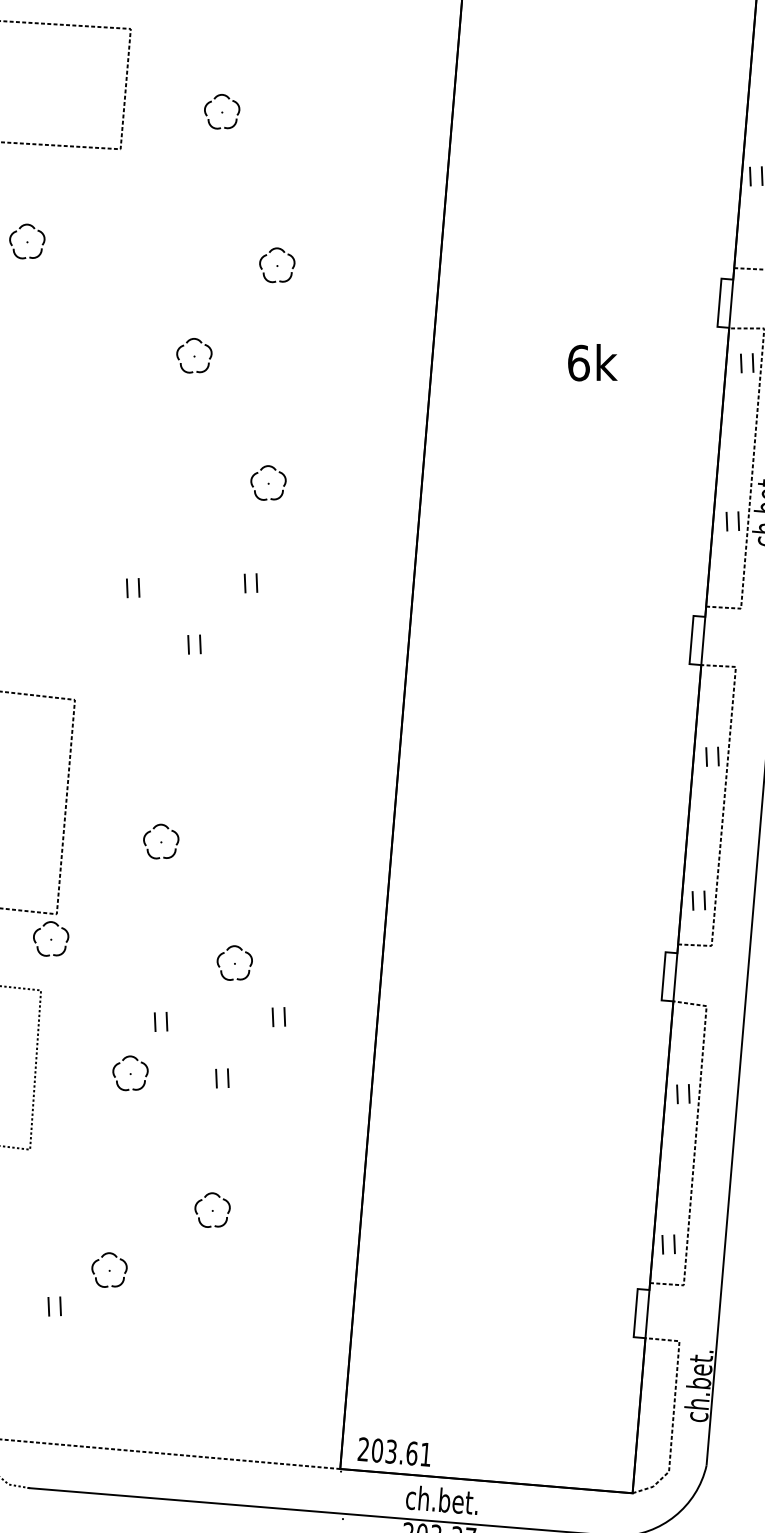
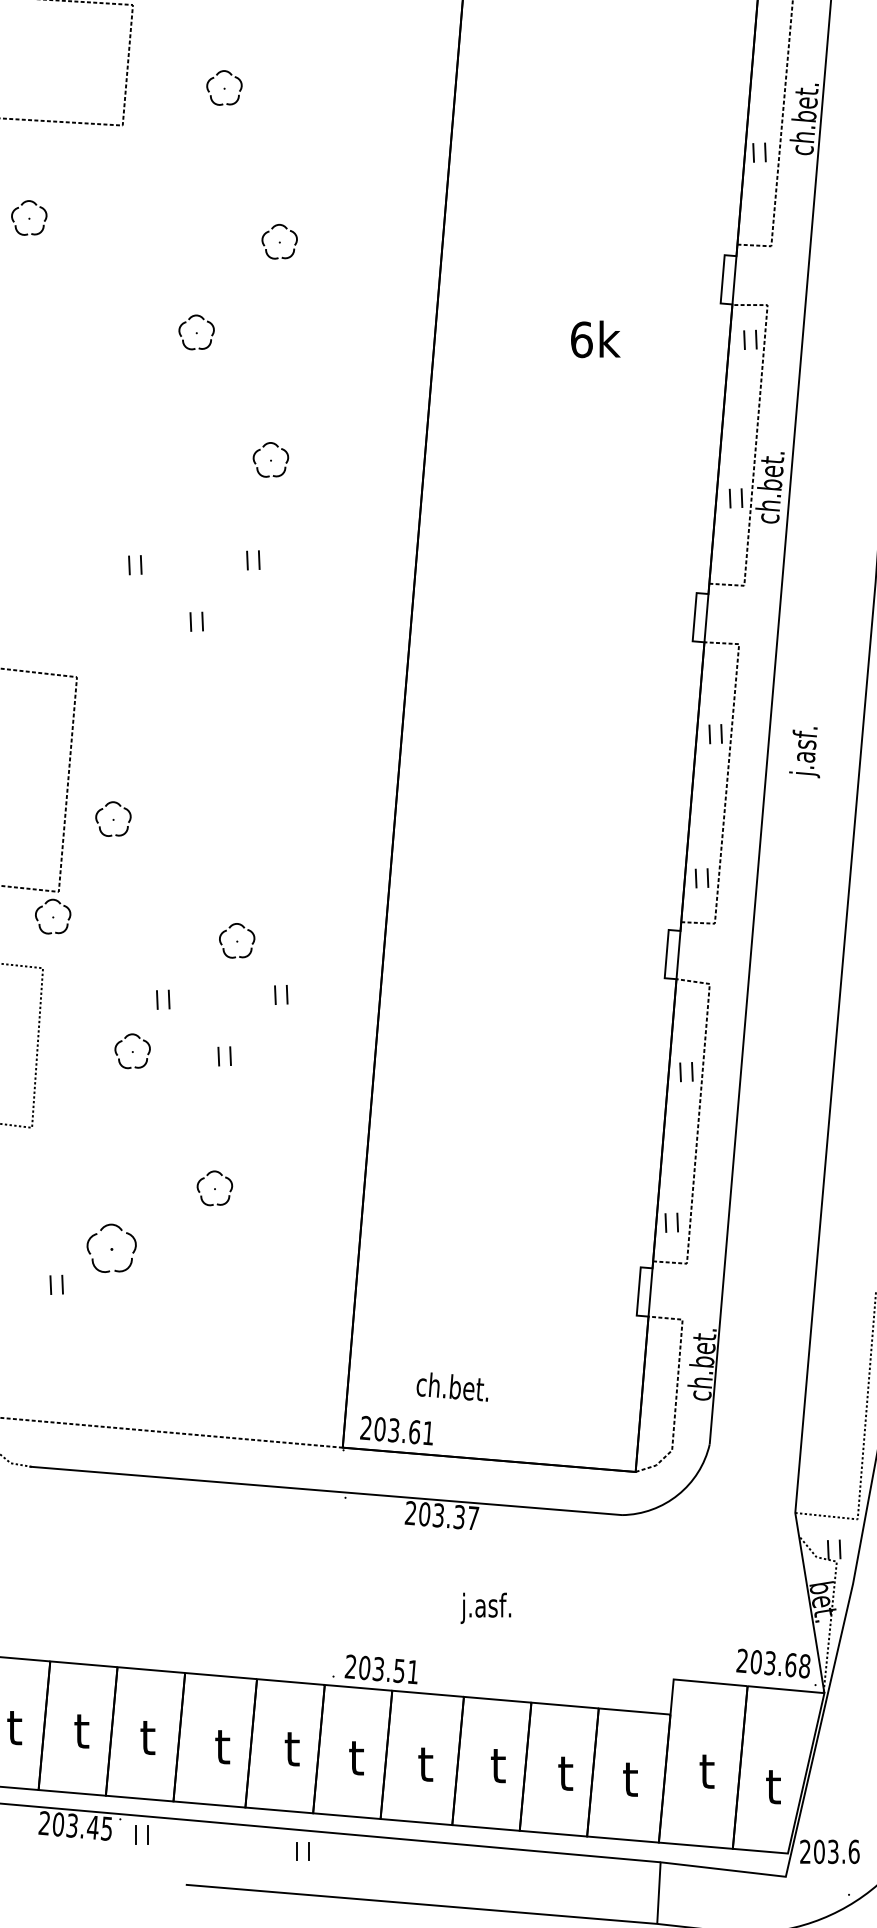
part: (161, 840) -> (113, 818), moved
part: (109, 1270) -> (111, 1248), size x1.4
text: (441, 1499) -> (452, 1386), moved

